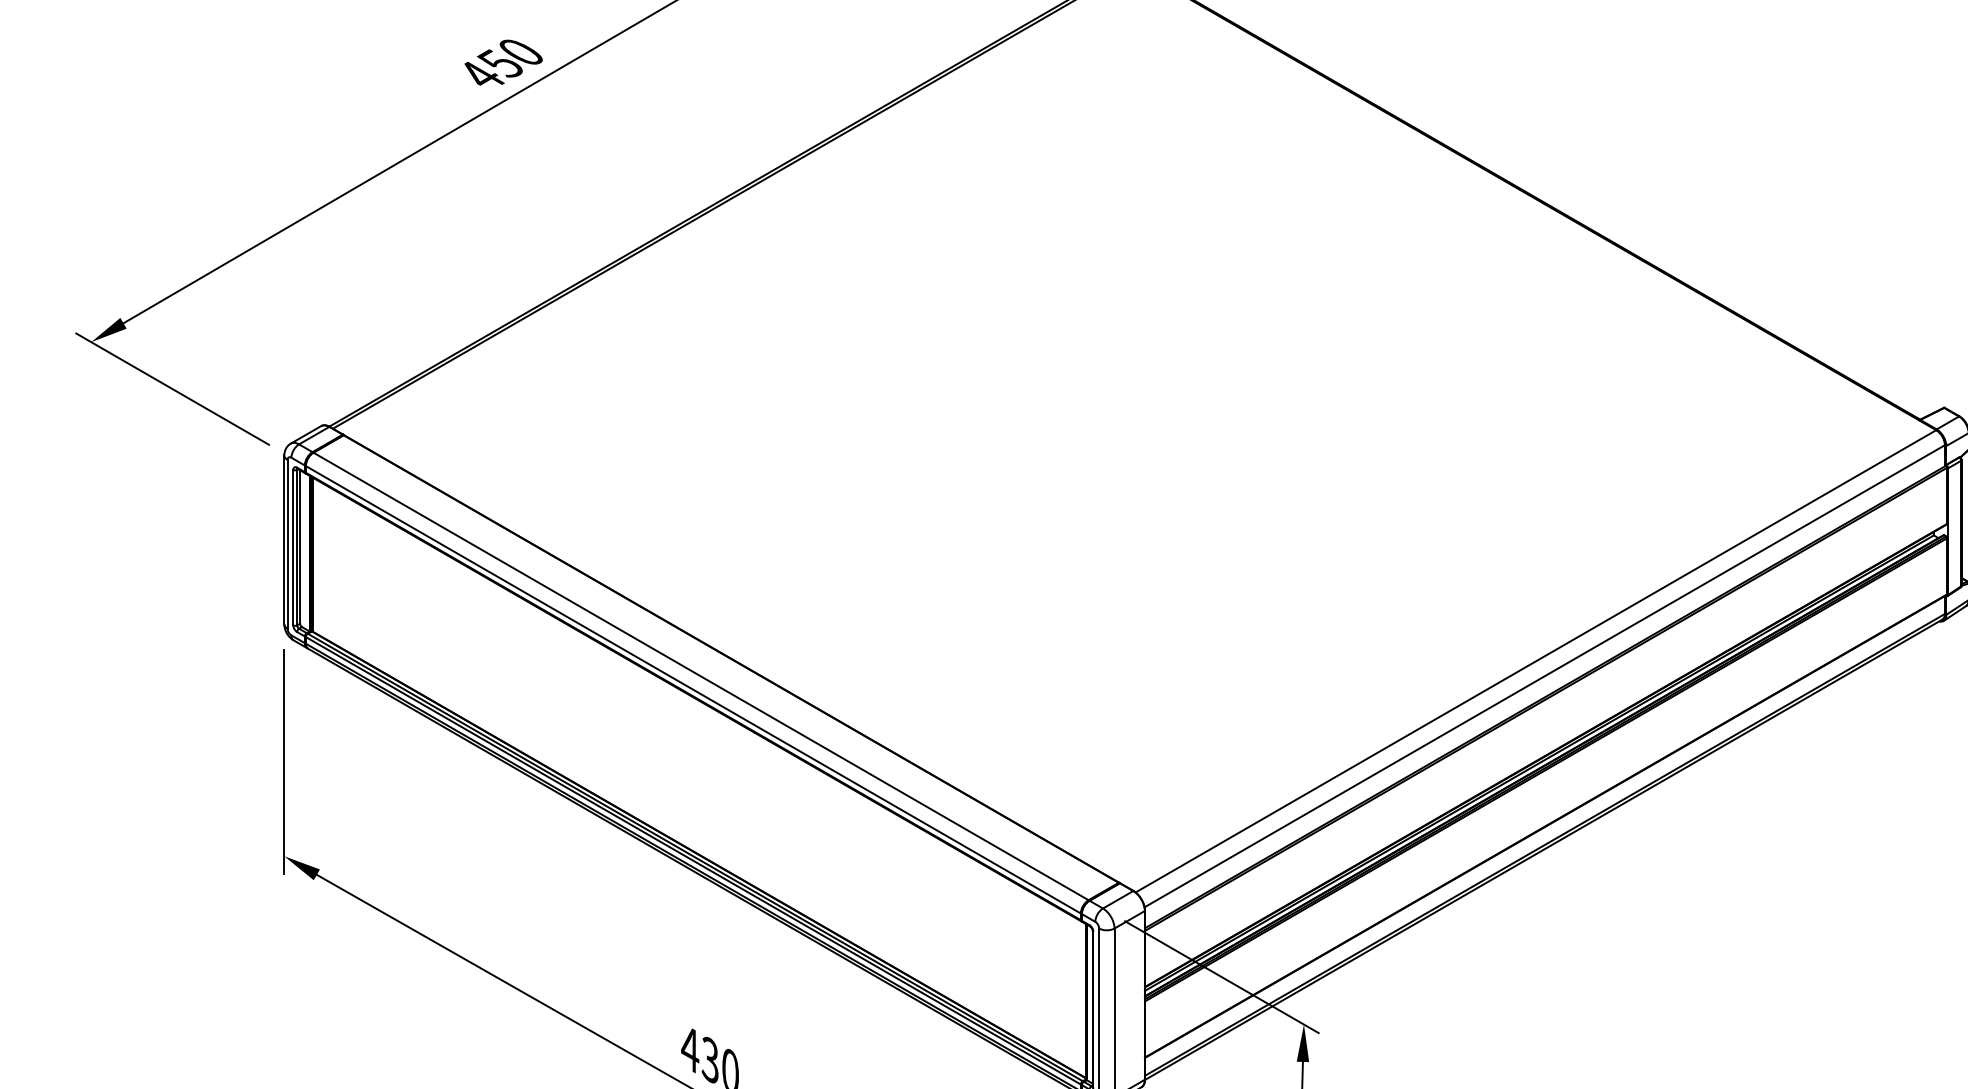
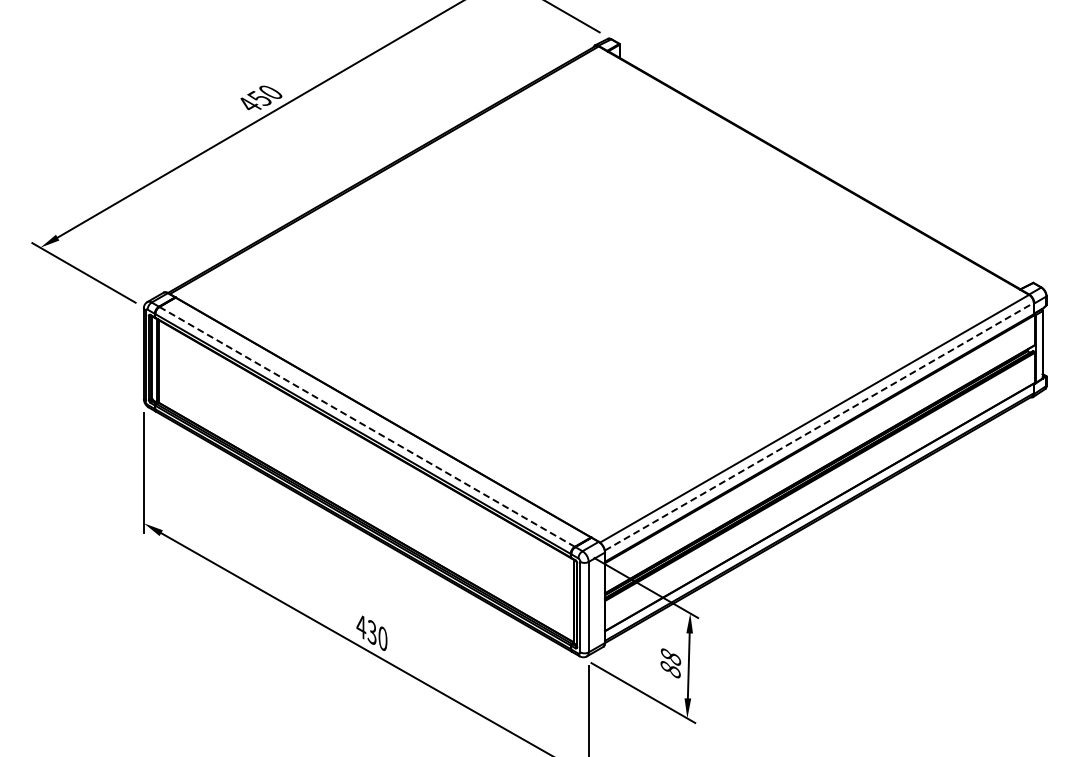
line: (701, 675) -> (367, 426), solid -> dashed
line: (1545, 675) -> (819, 426), solid -> dashed

